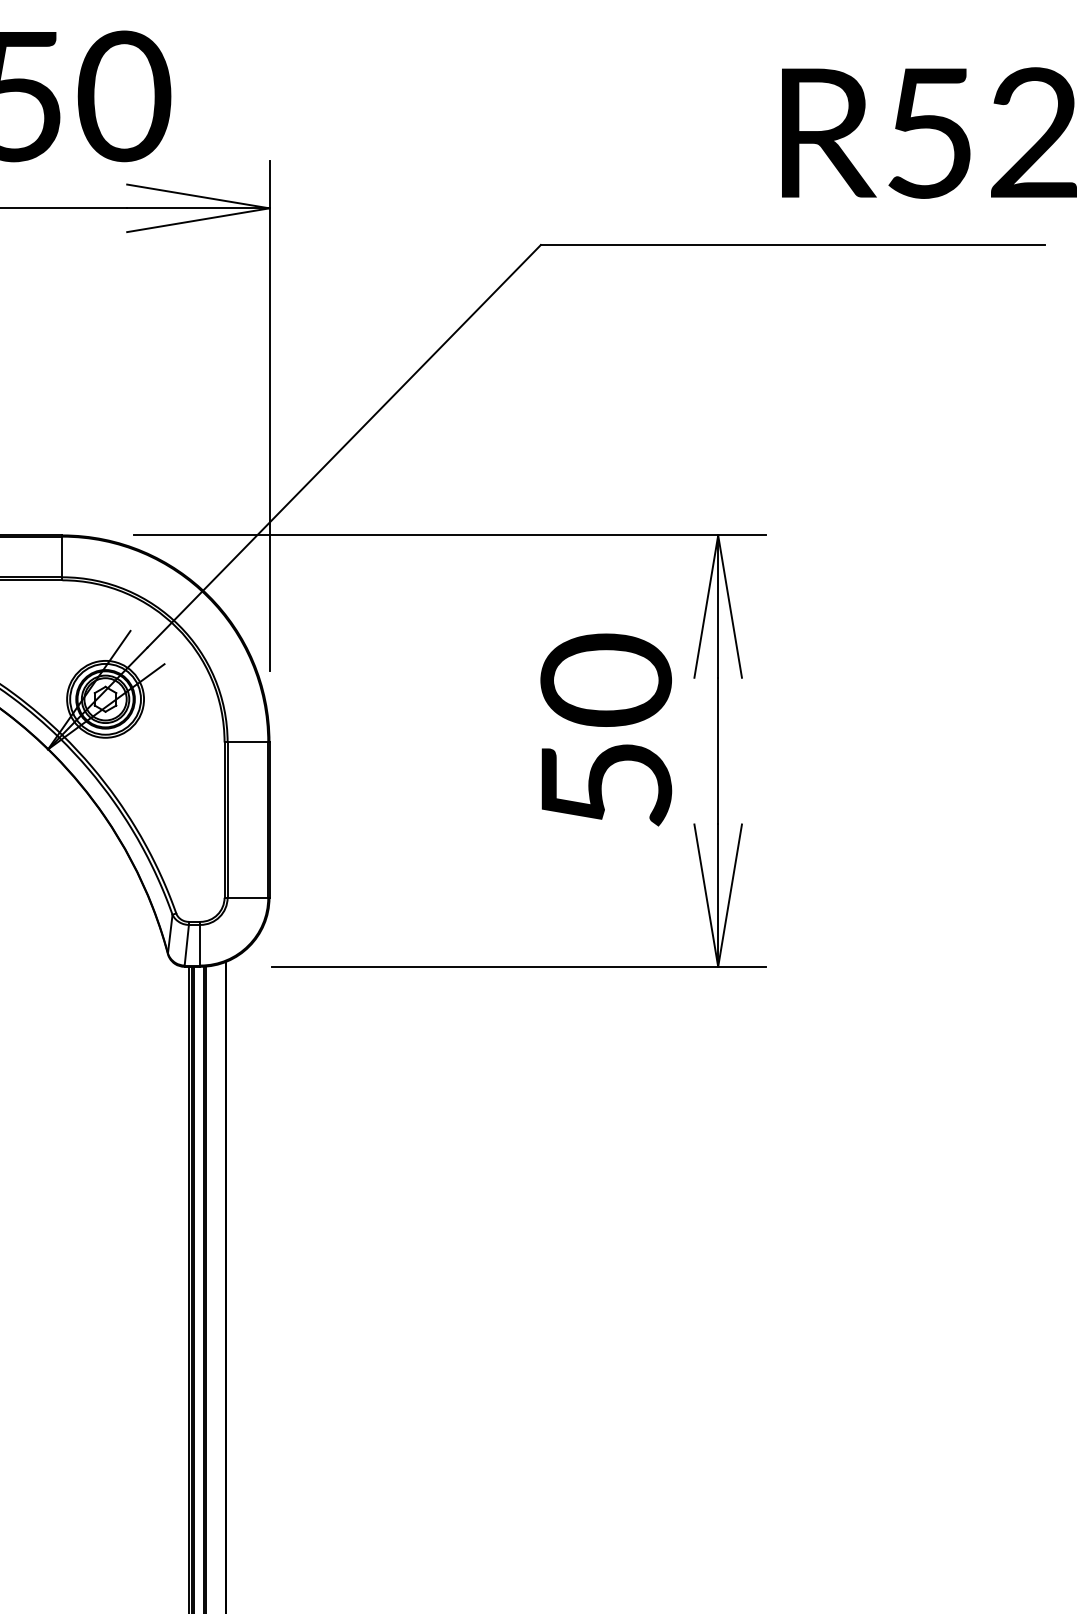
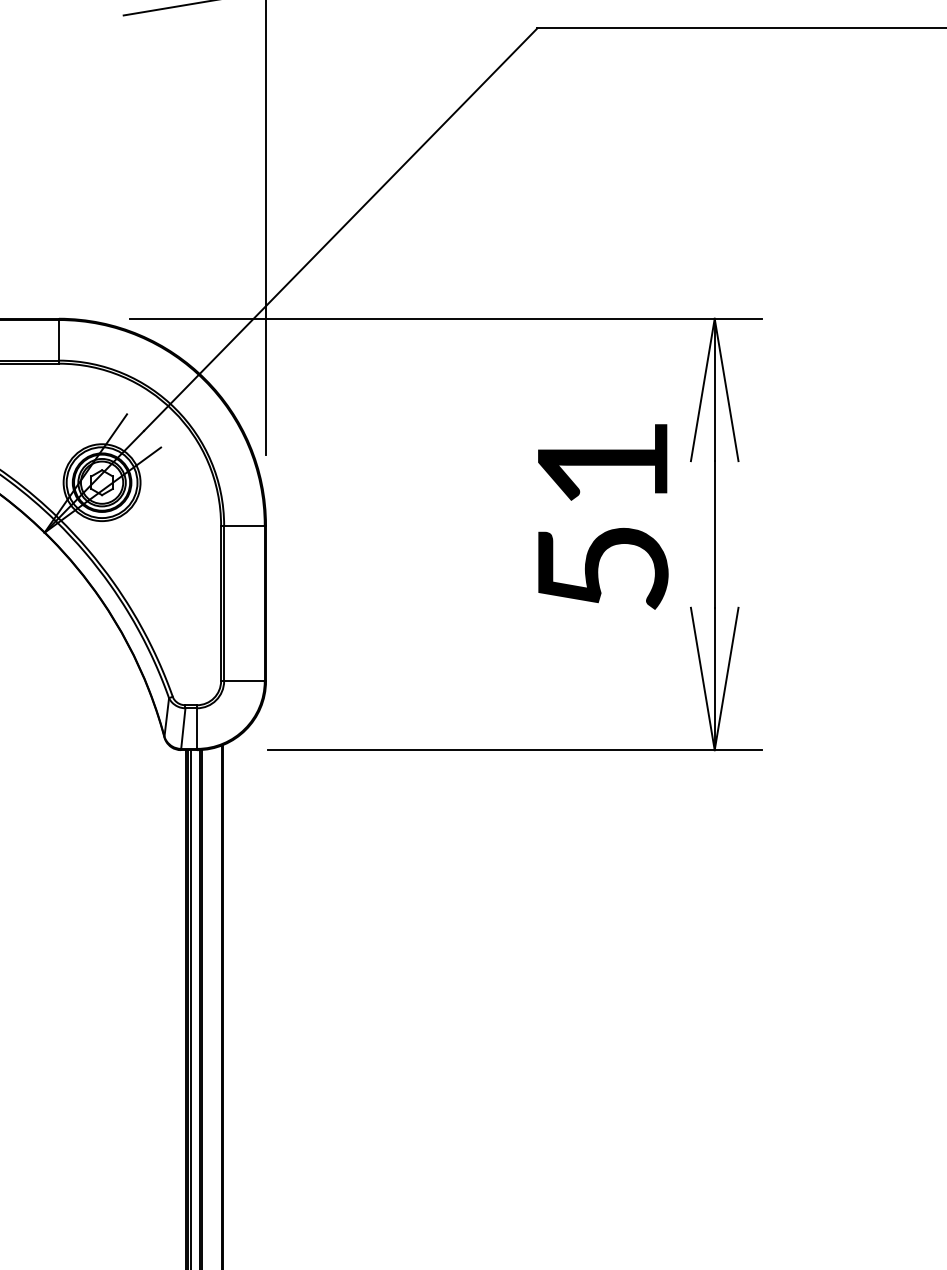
text: (605, 679) -> (602, 462), 50 -> 51

